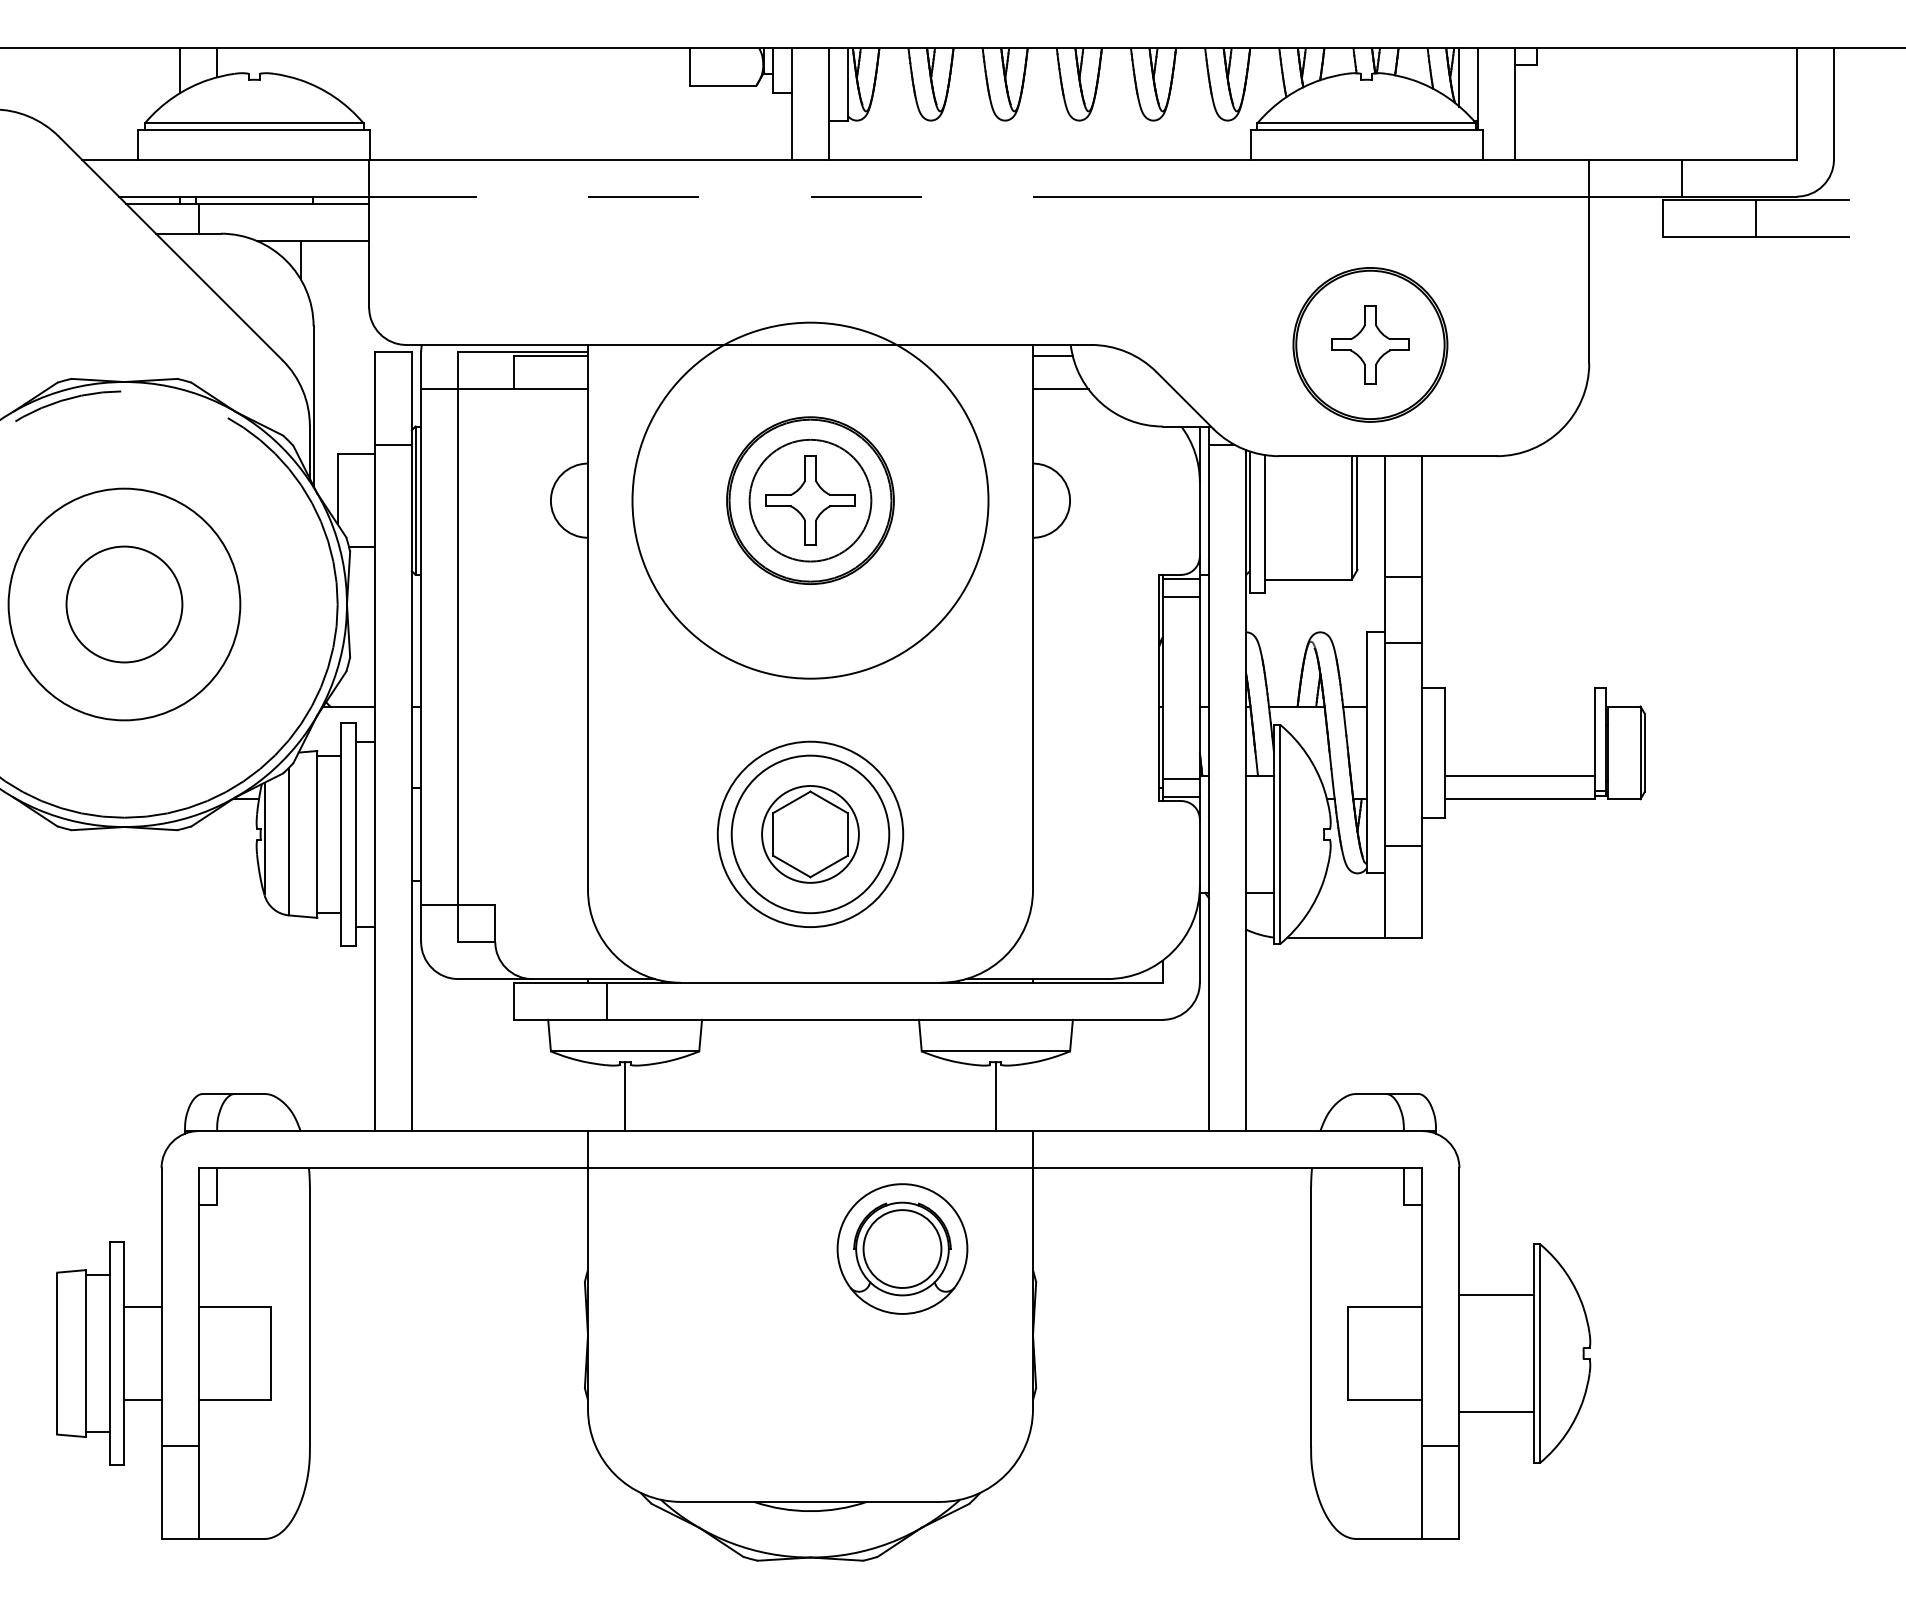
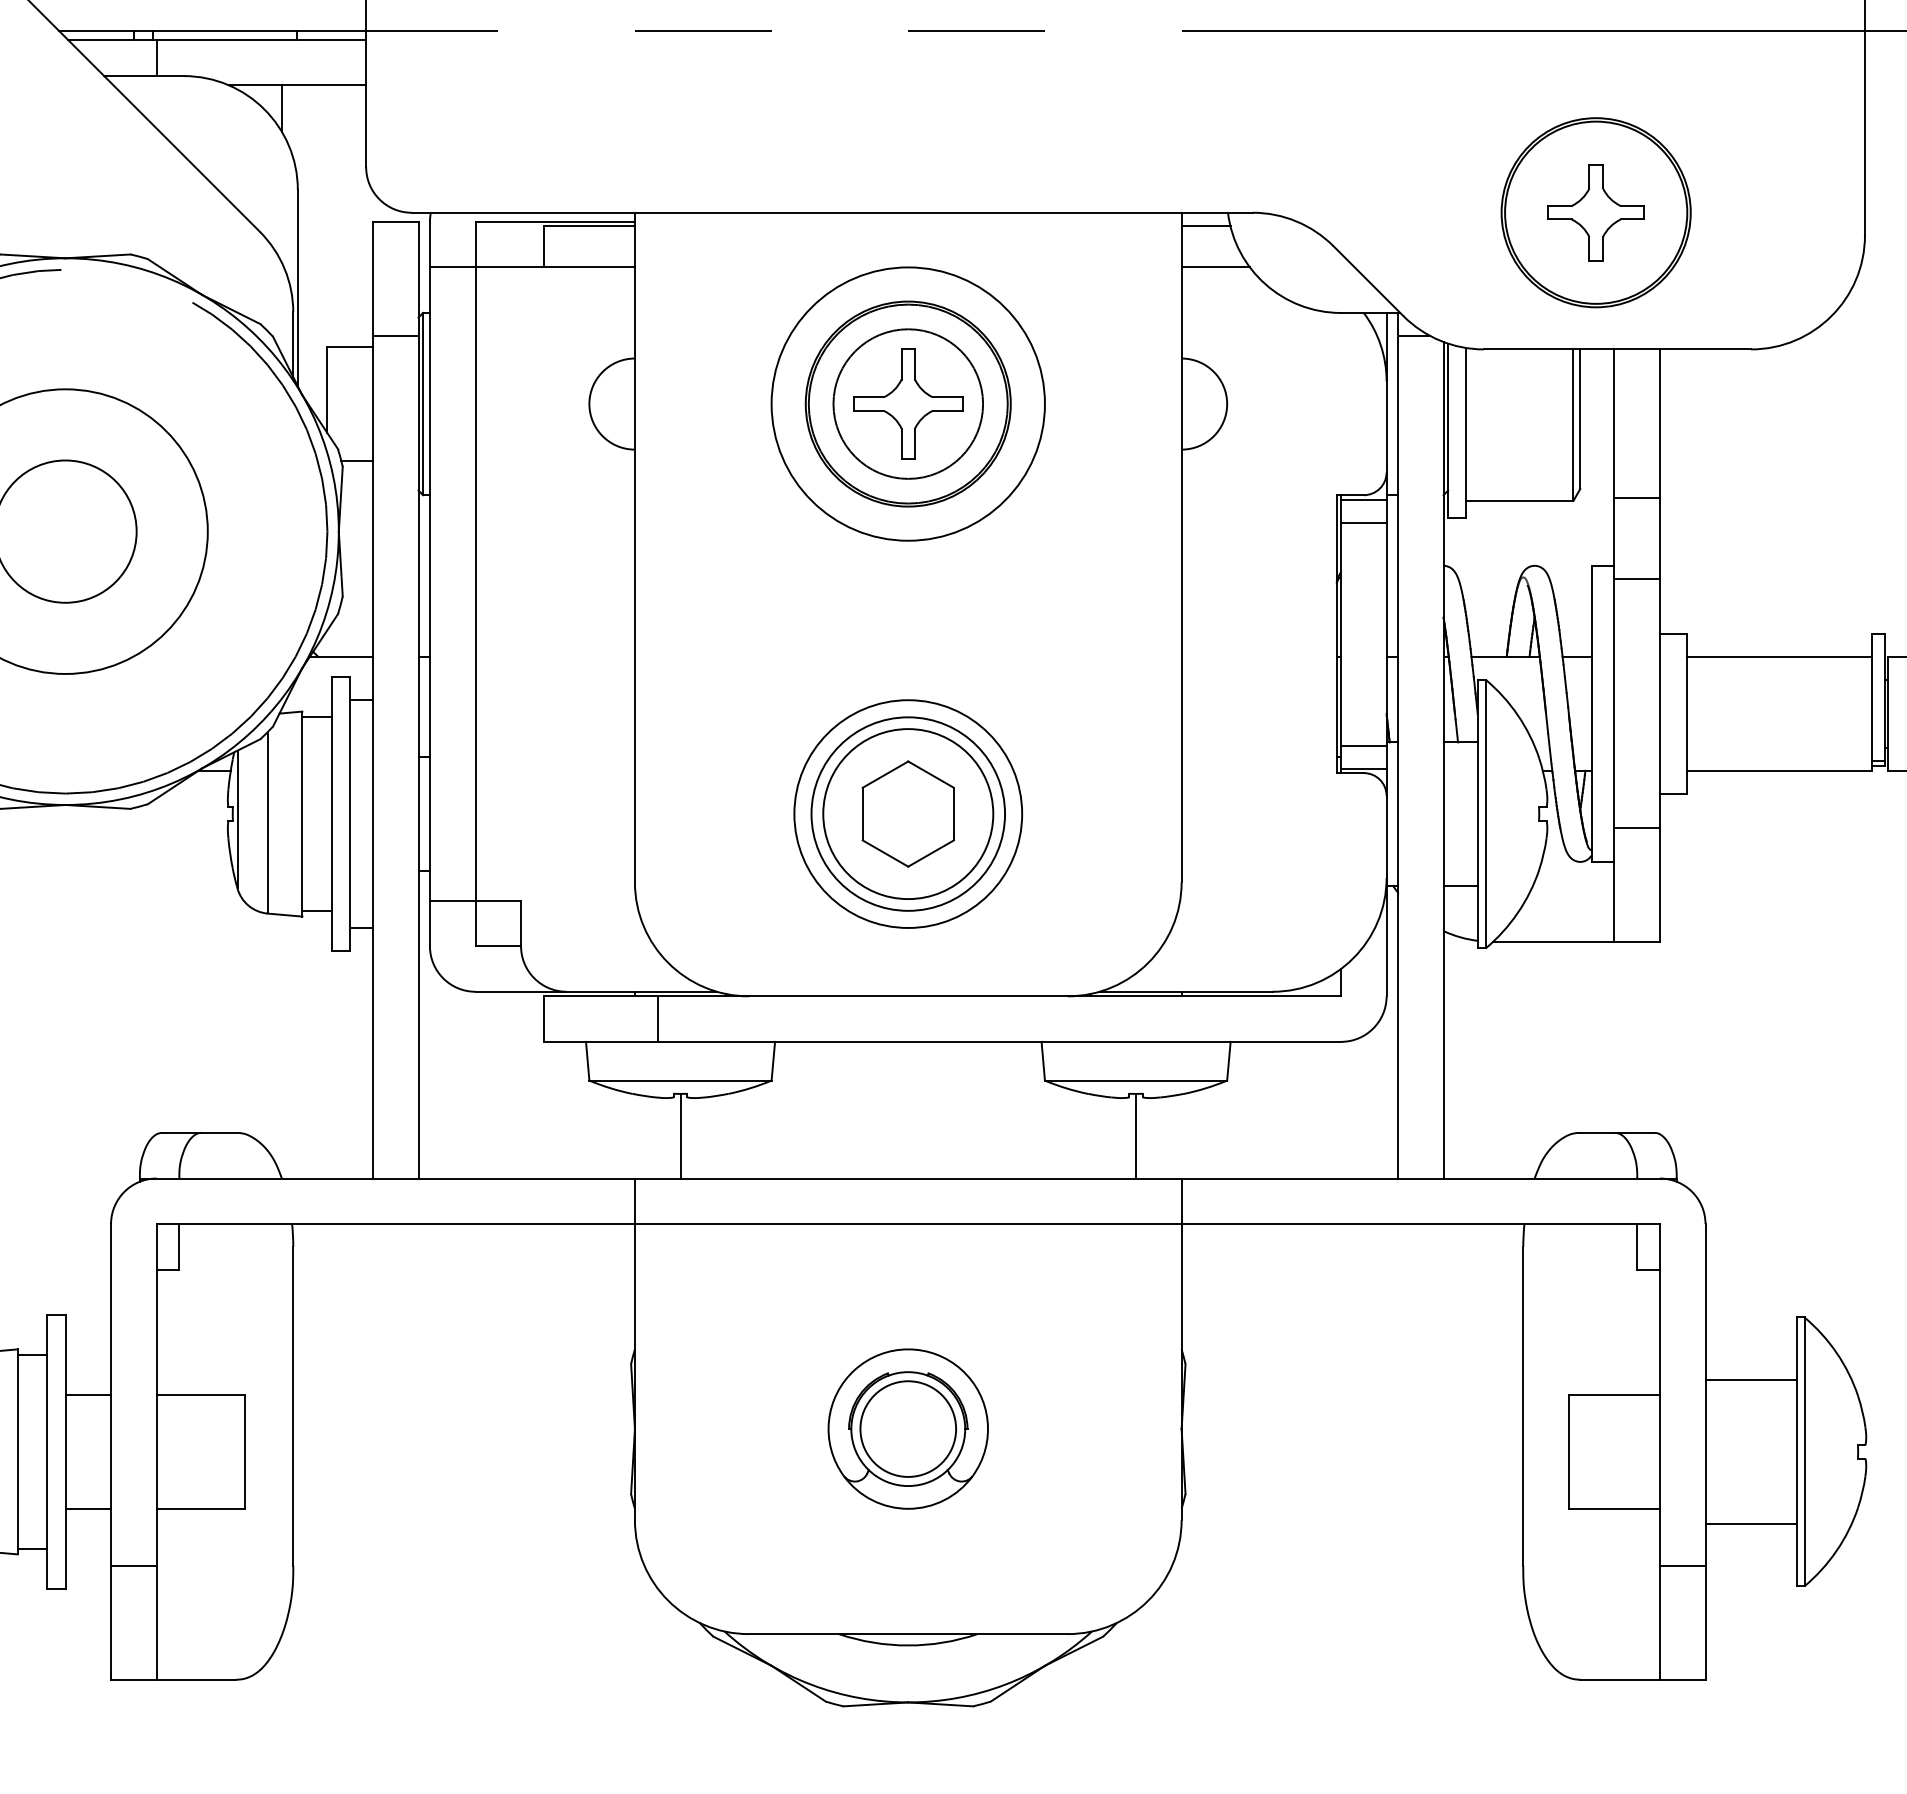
circle: (810, 500) -> (908, 403), size x0.62
line: (1519, 775) -> (1779, 656), moved
circle: (810, 834) -> (908, 814), size x1.43
part: (902, 1248) -> (908, 1428), moved

